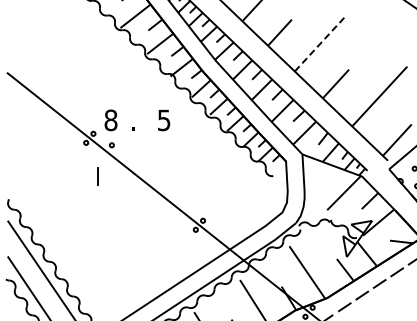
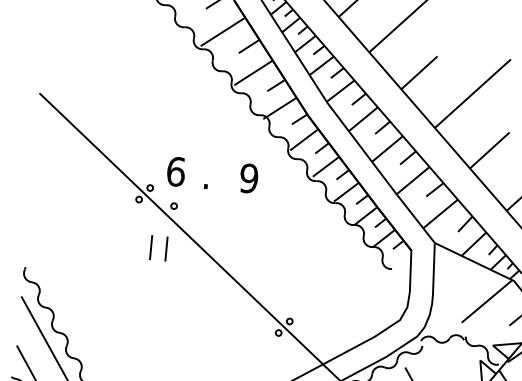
line: (320, 43) -> (473, 92), dashed -> solid
text: (163, 119) -> (248, 177), 5 -> 9
text: (110, 120) -> (175, 171), 8 -> 6
line: (108, 176) -> (165, 248), added

